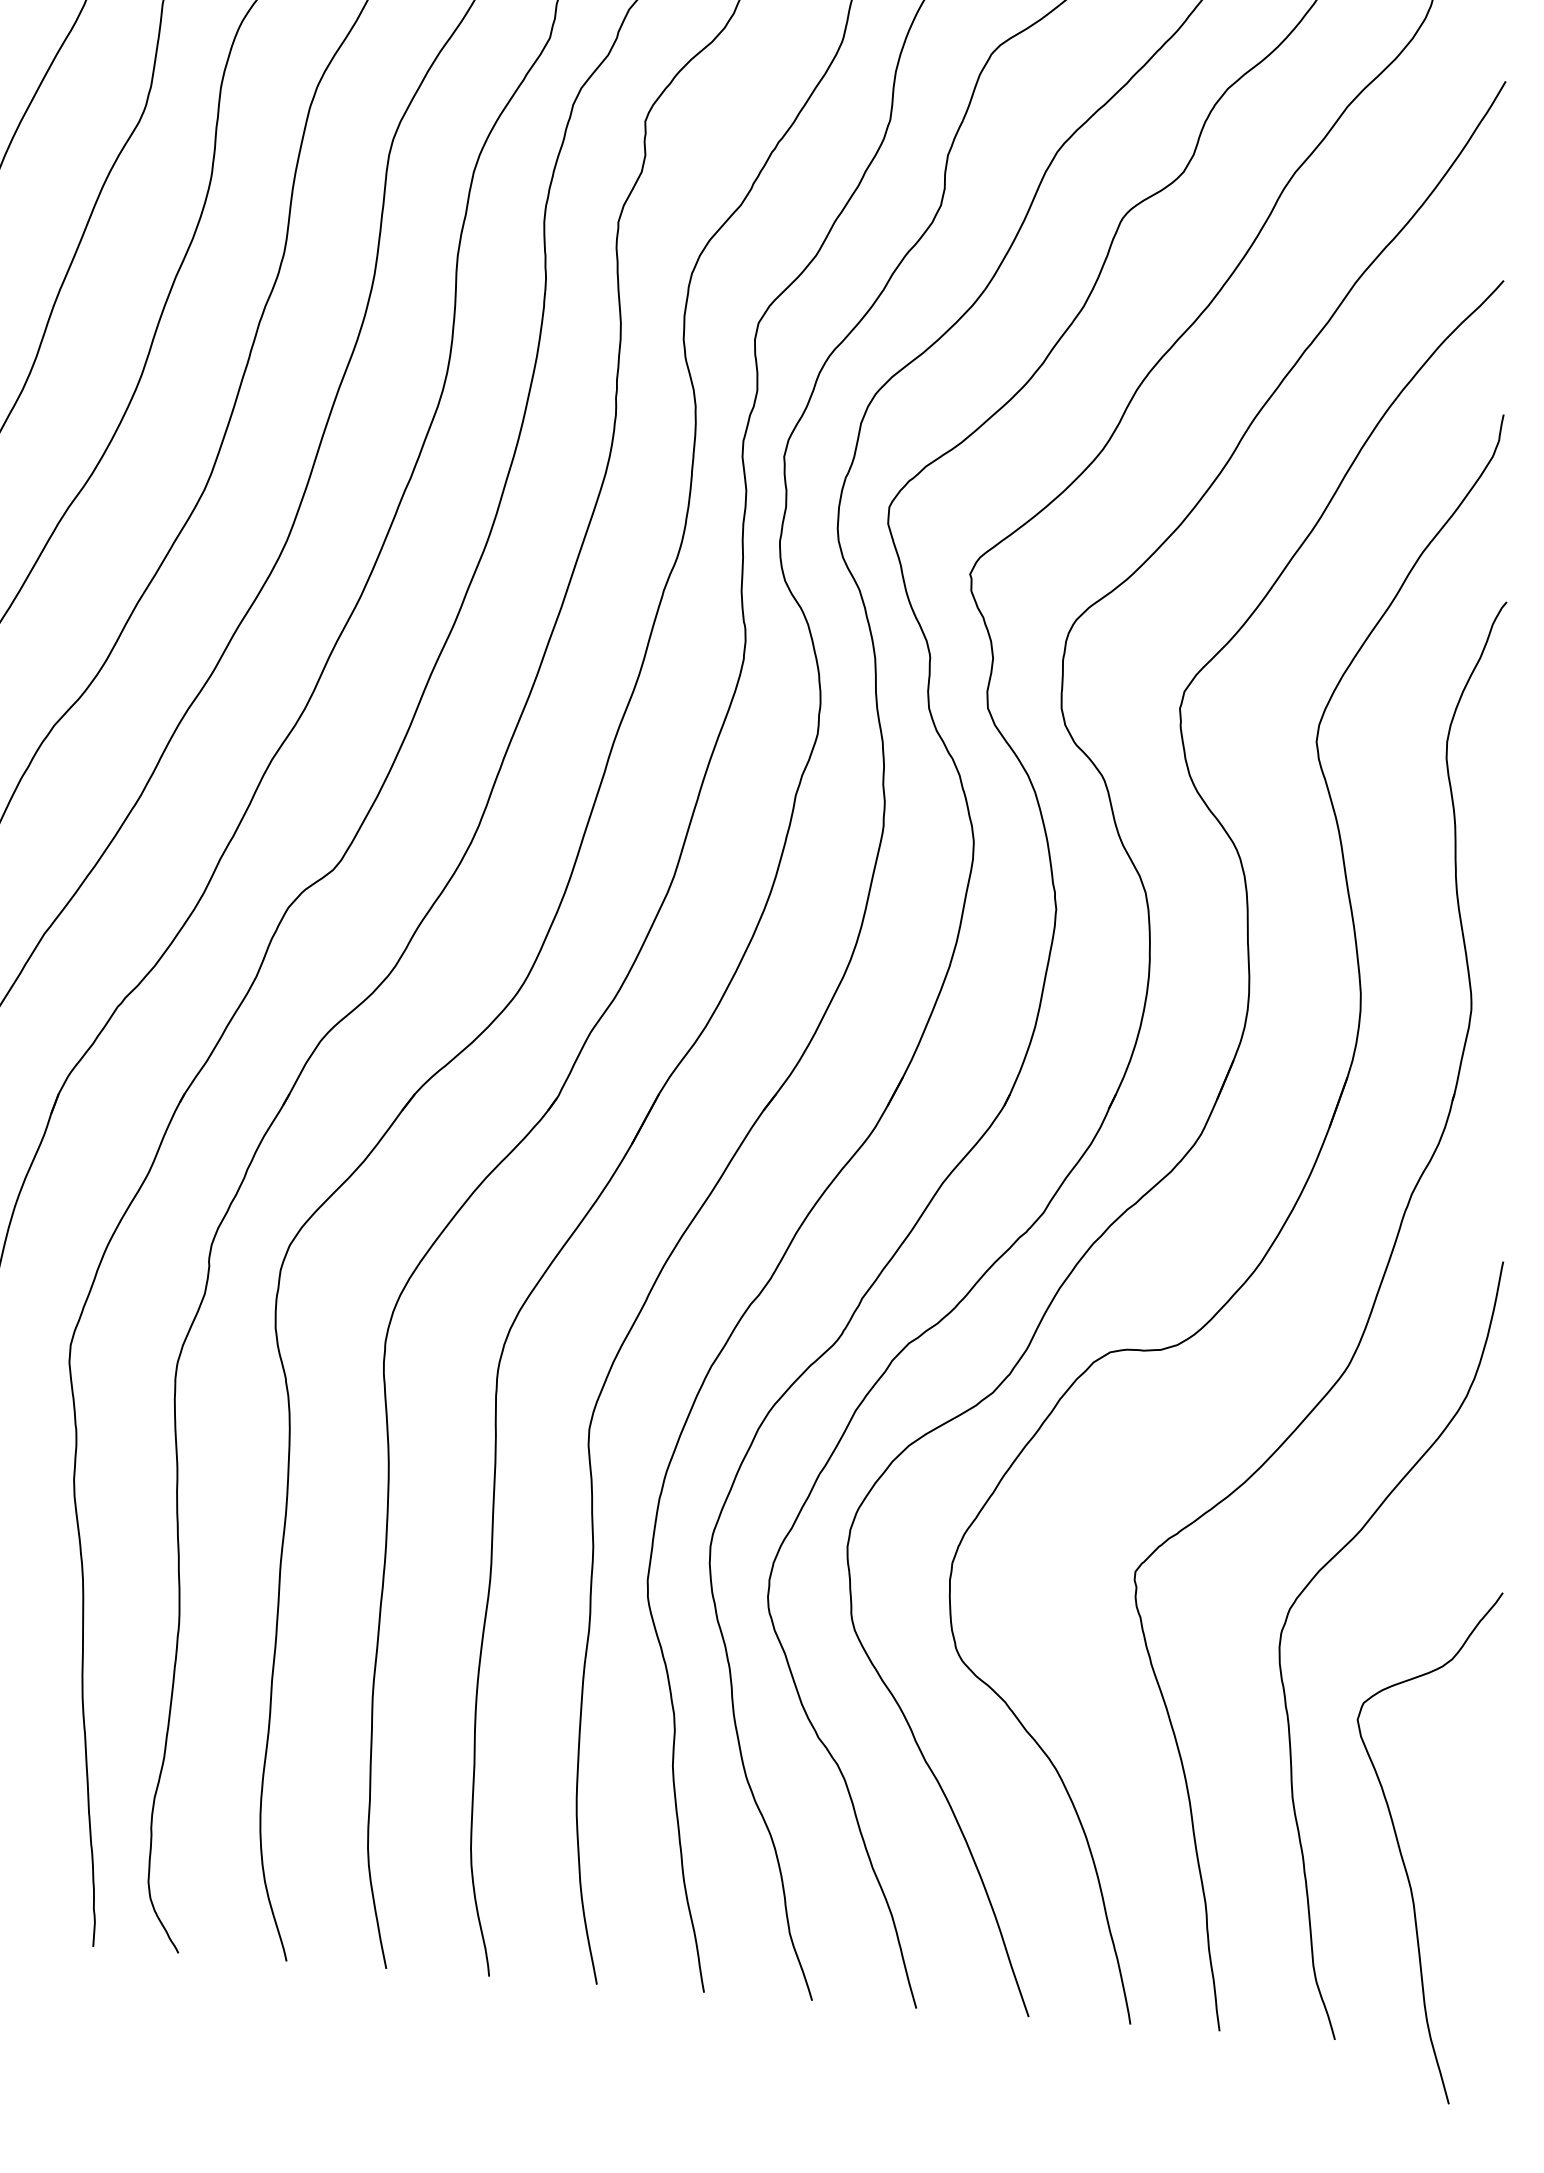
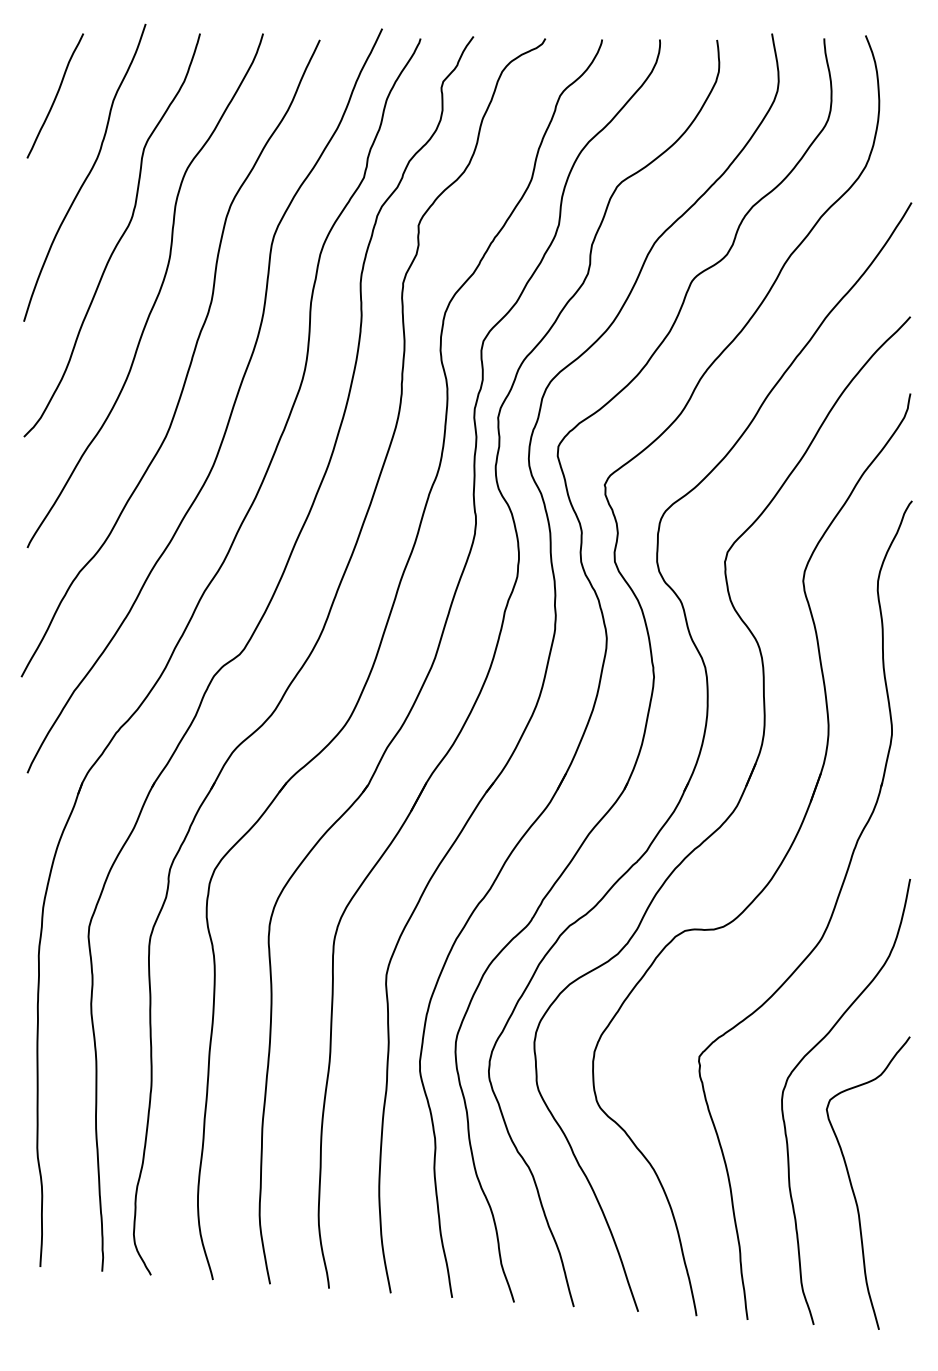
curve: (1404, 1857) -> (853, 1188), moved

